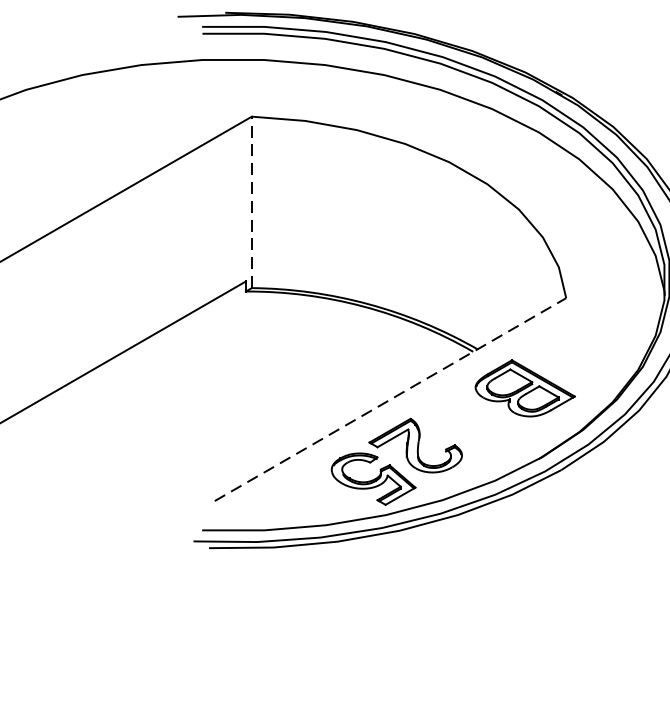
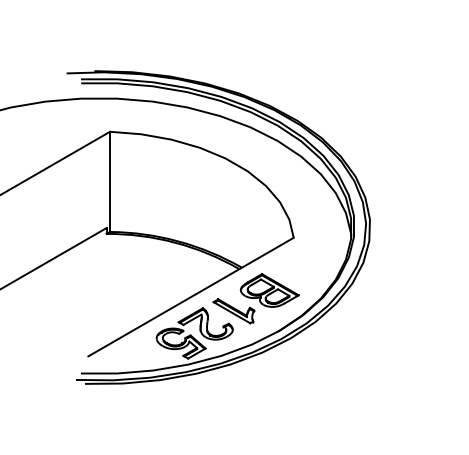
line: (252, 201) -> (110, 181), dashed -> solid
line: (391, 400) -> (191, 297), dashed -> solid
part: (463, 424) -> (233, 311), added

